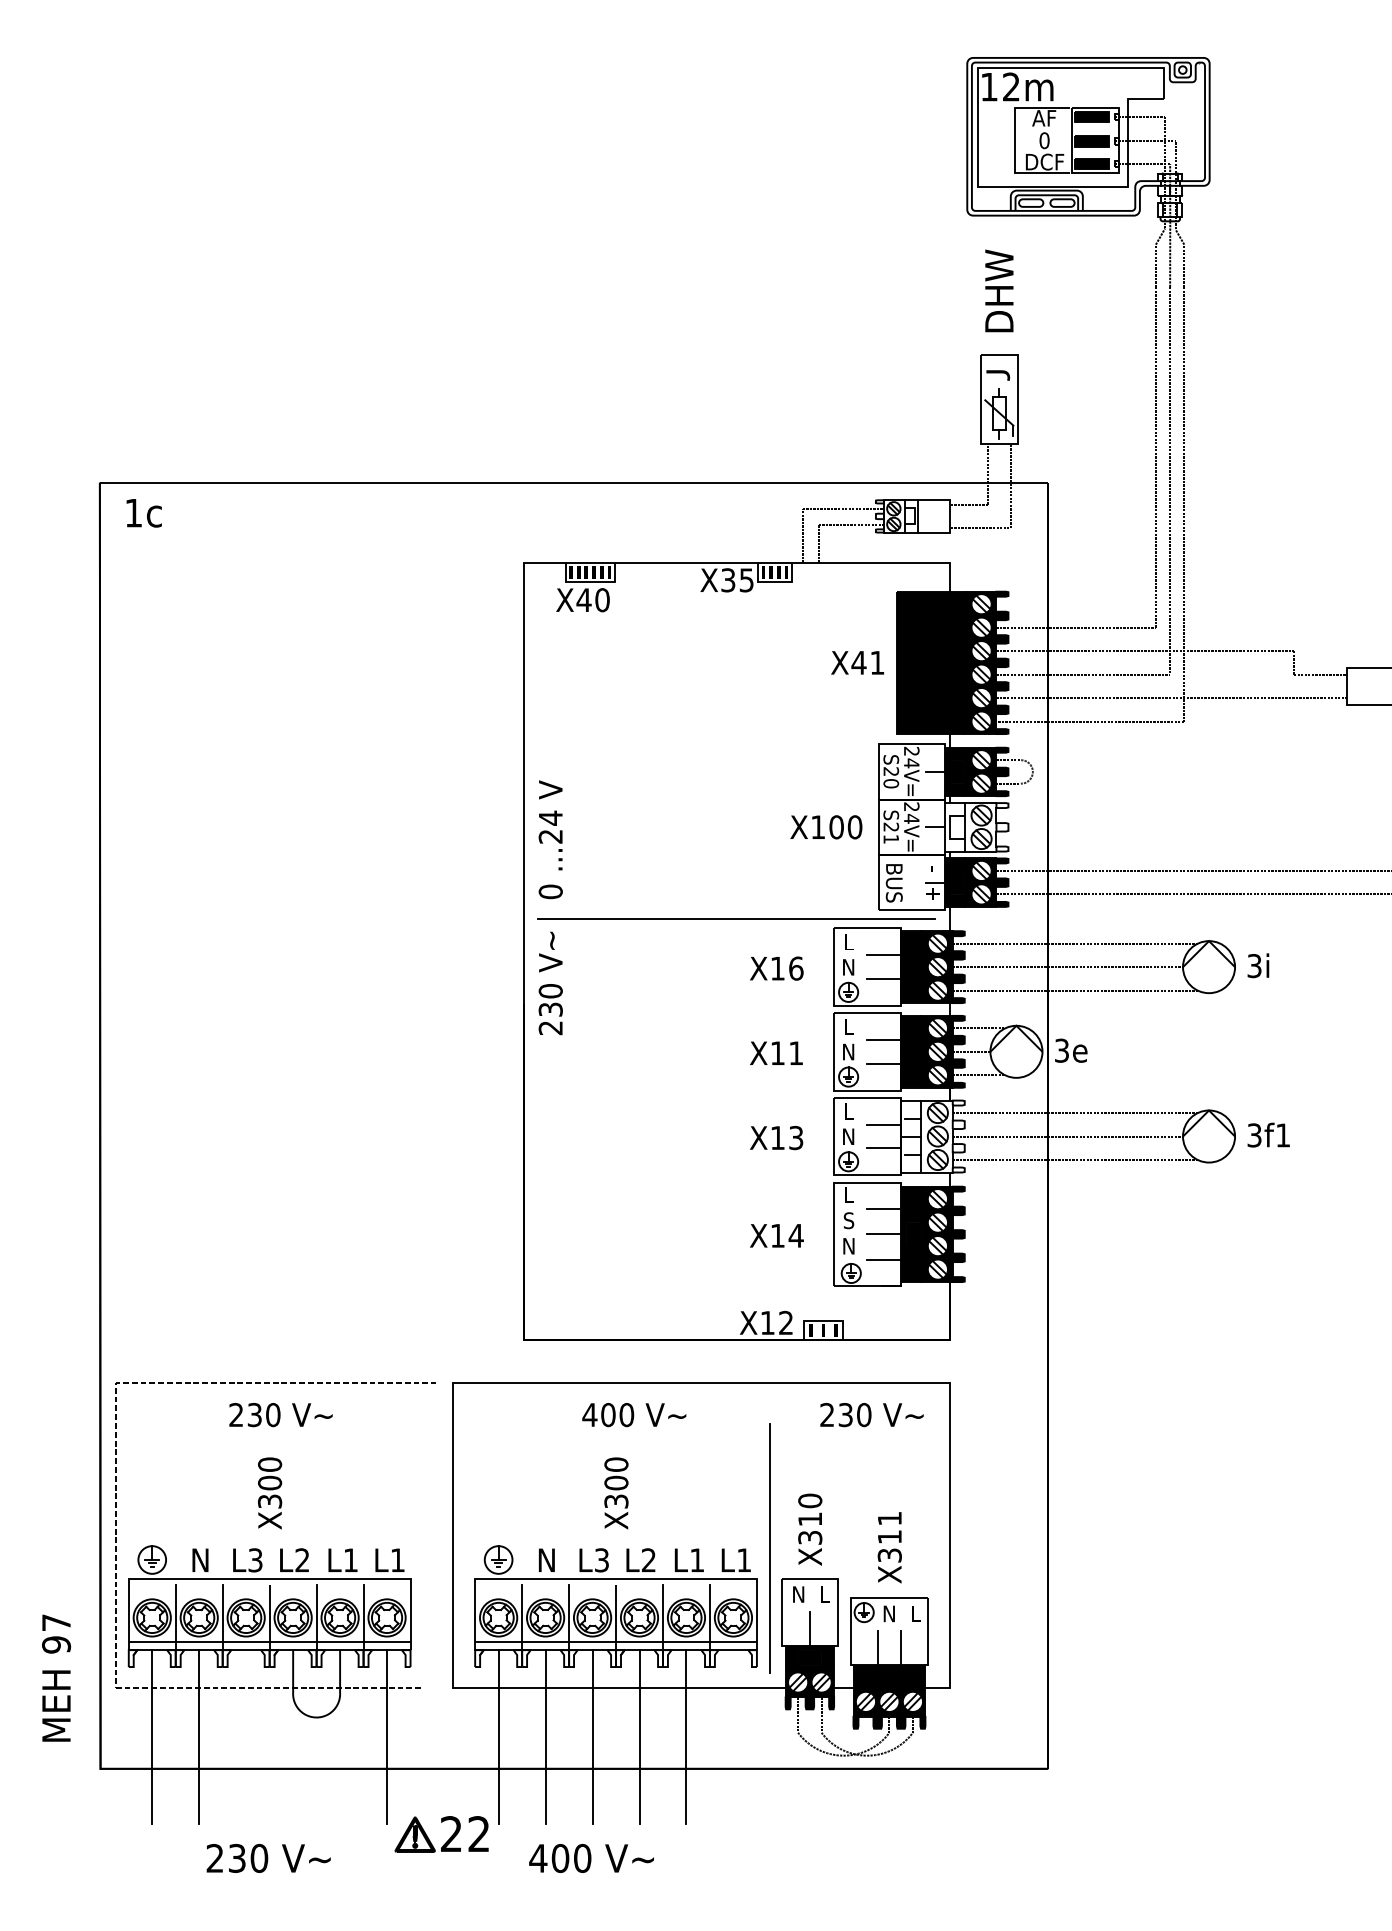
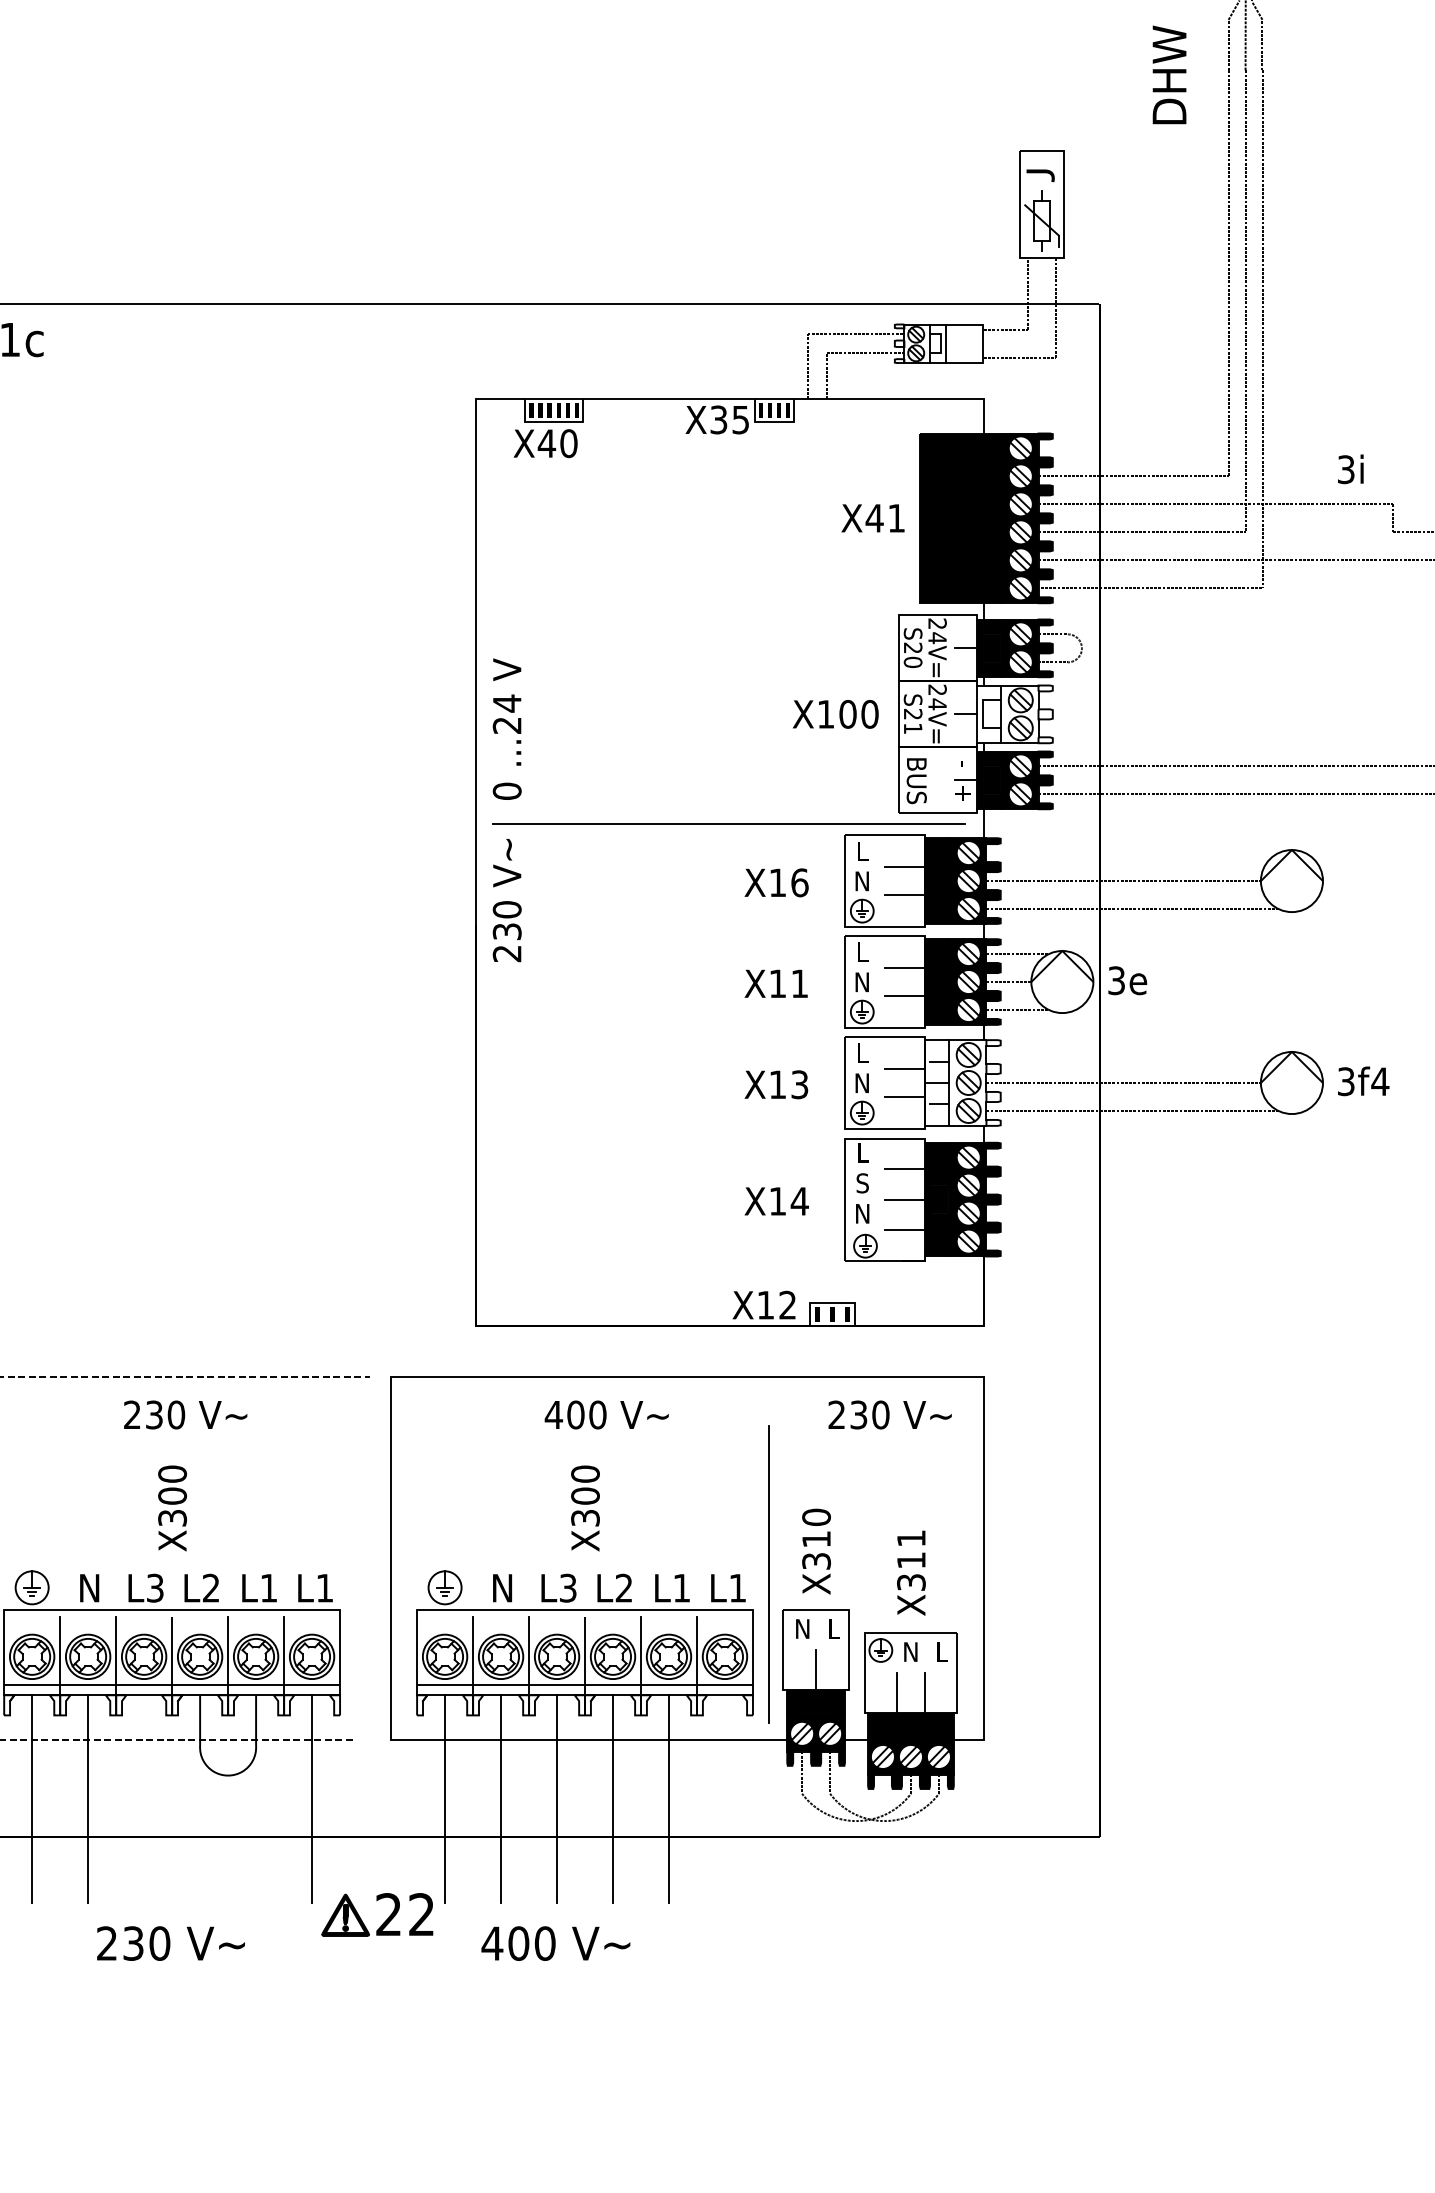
text: (999, 290) -> (1169, 74), moved
line: (1074, 943) -> (1131, 852), removed
text: (1258, 965) -> (1350, 469), moved
line: (1074, 1113) -> (1131, 1055), removed
text: (1282, 1135) -> (1379, 1081), 3f1 -> 3f4

